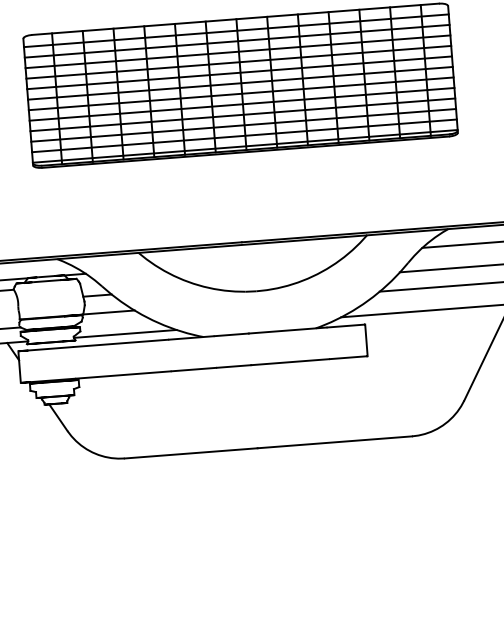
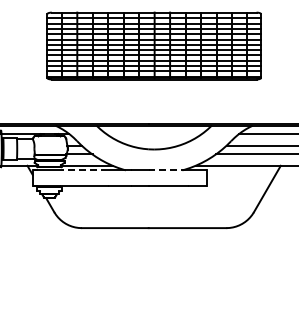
line: (288, 330) -> (168, 170), solid -> dashed
line: (121, 343) -> (84, 170), solid -> dashed

